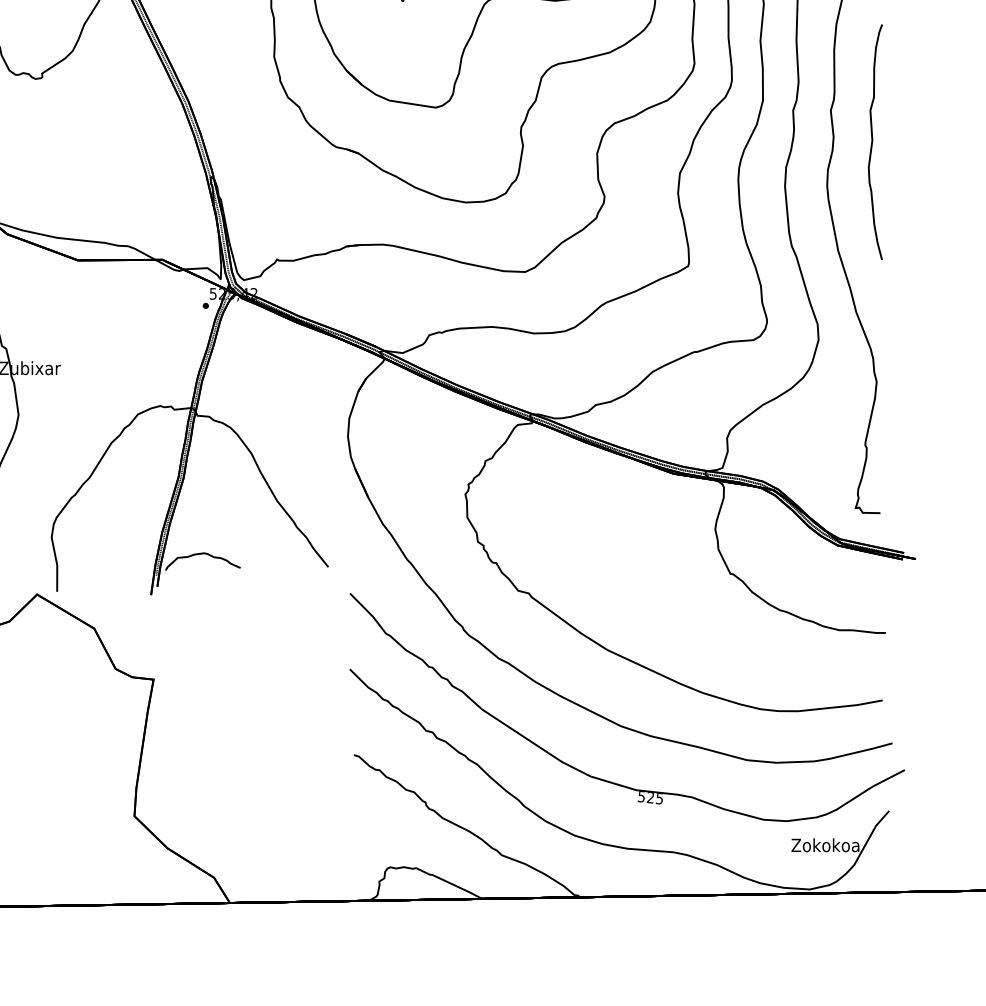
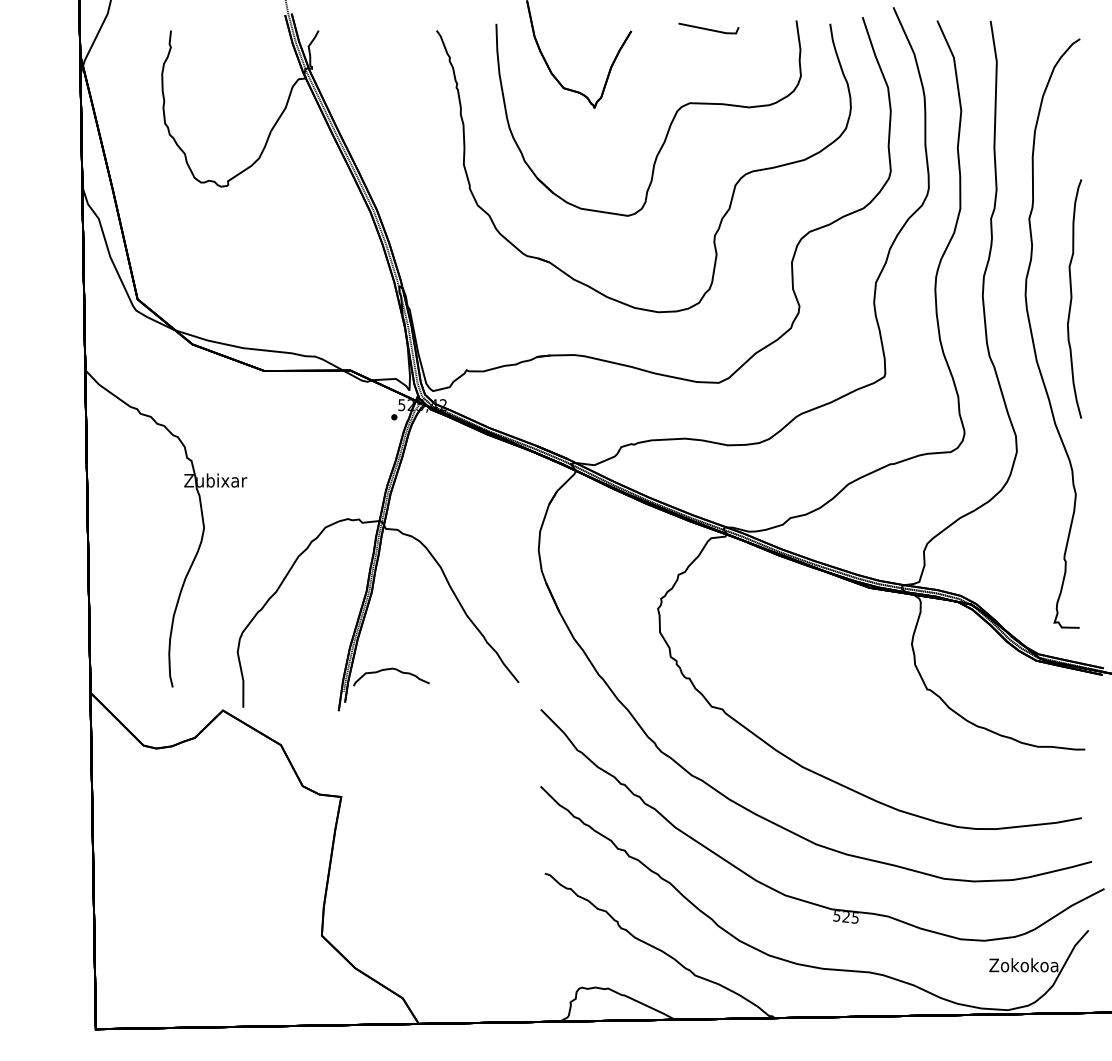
curve: (873, 141) -> (1072, 298), moved

